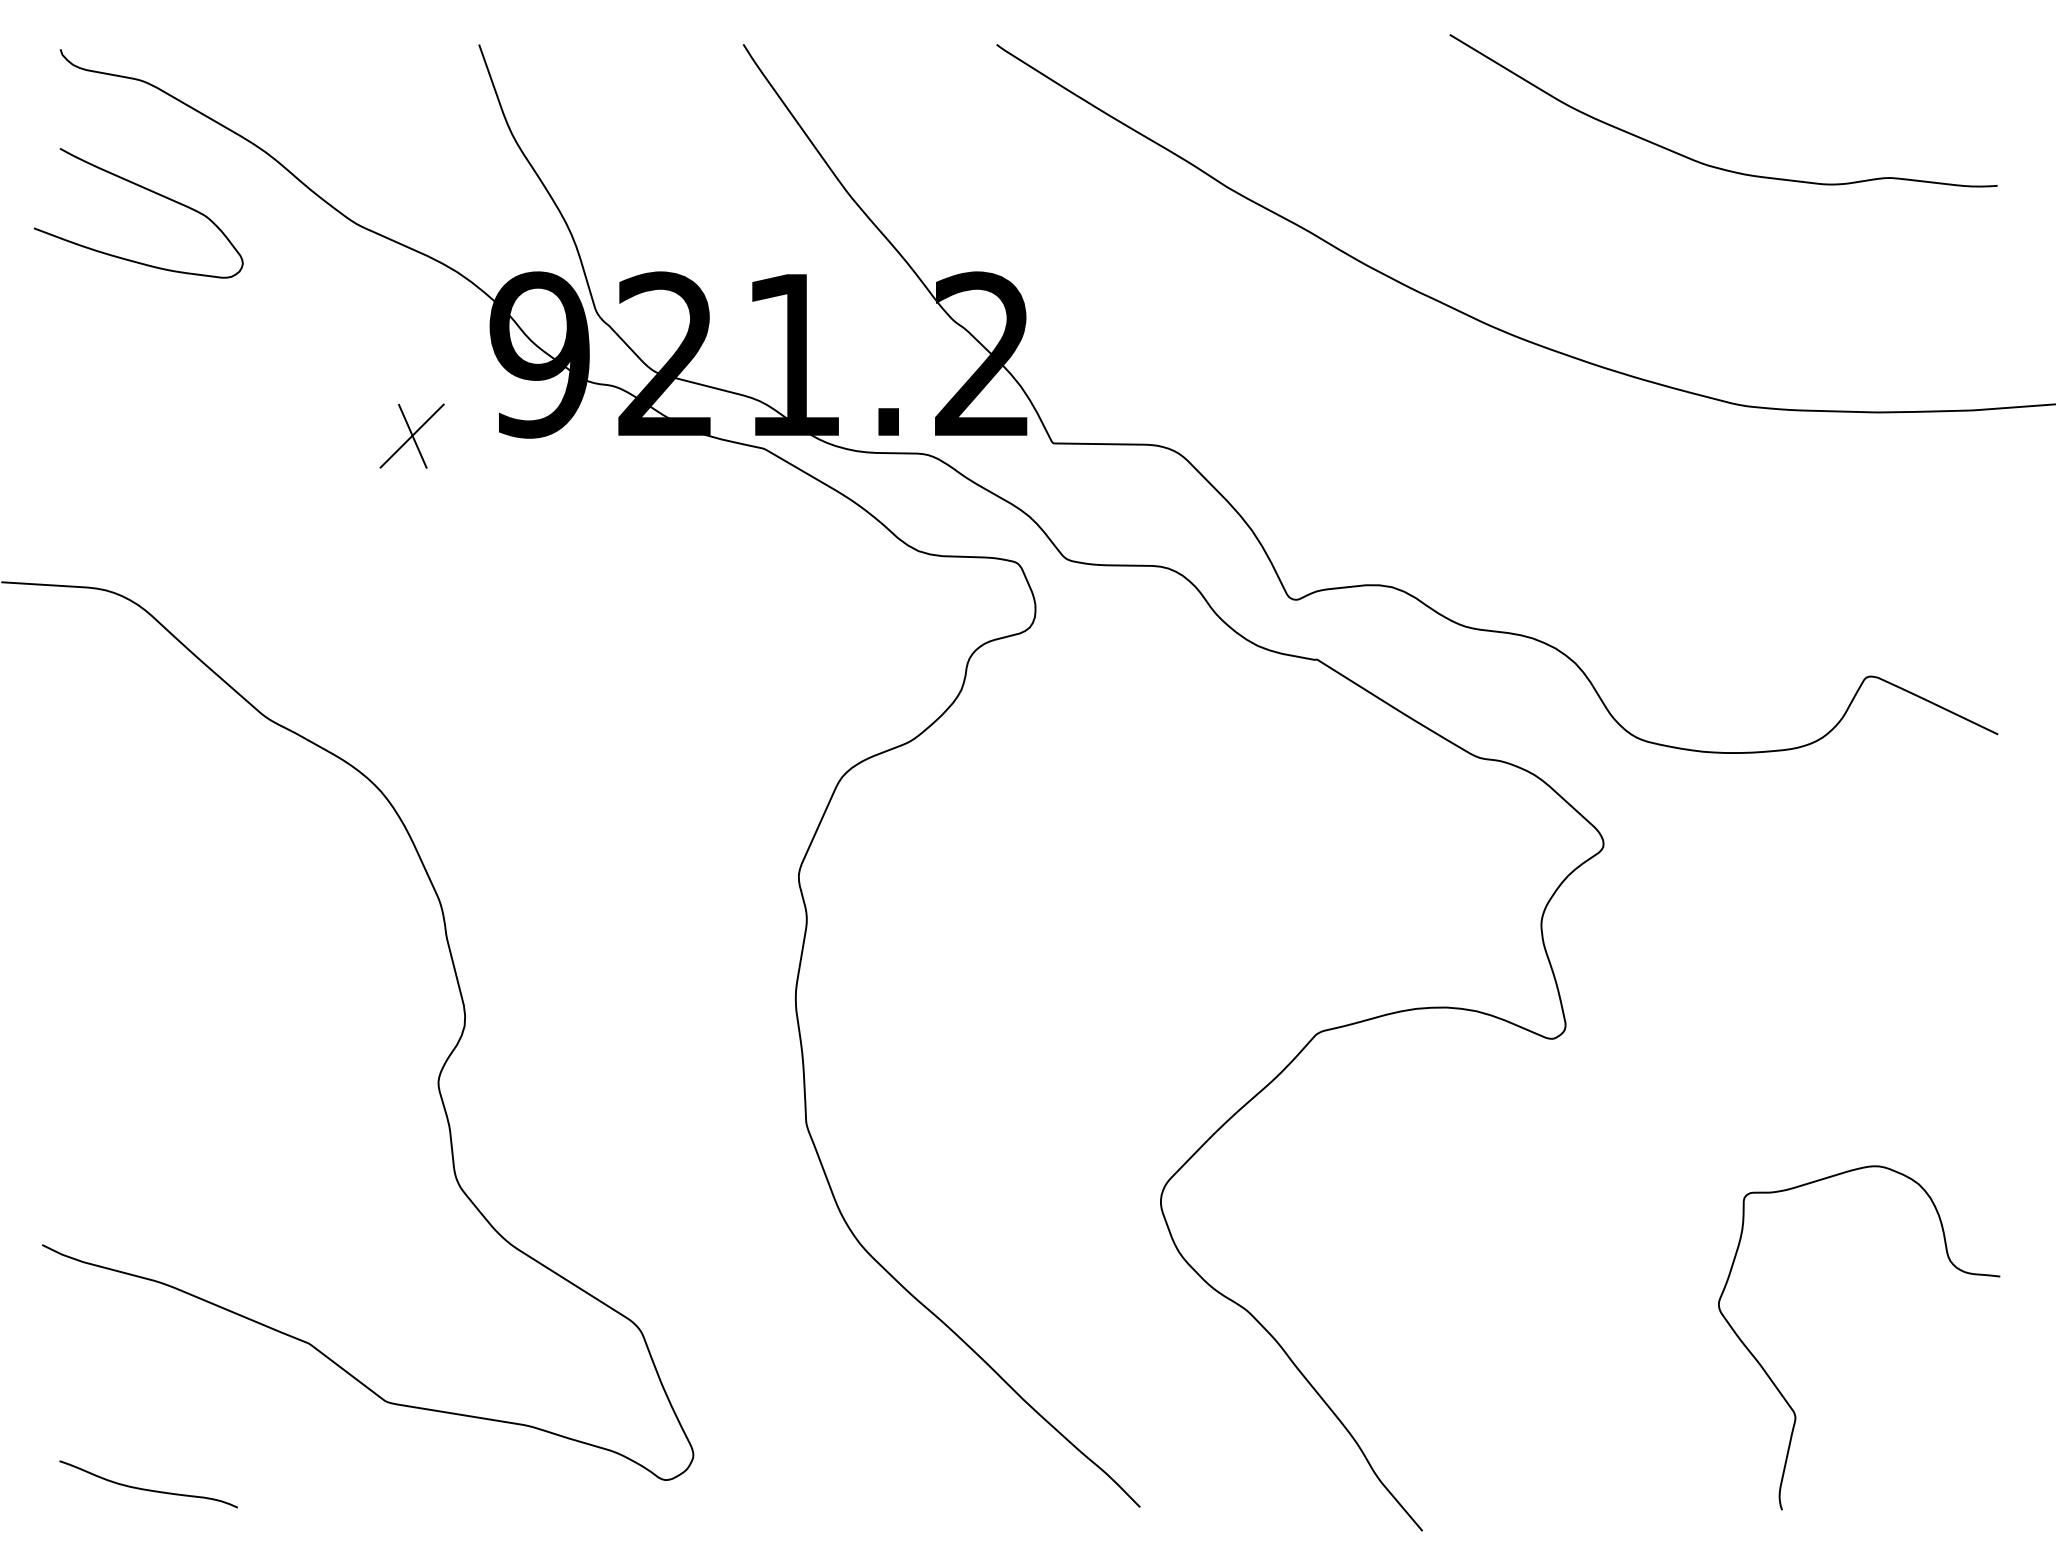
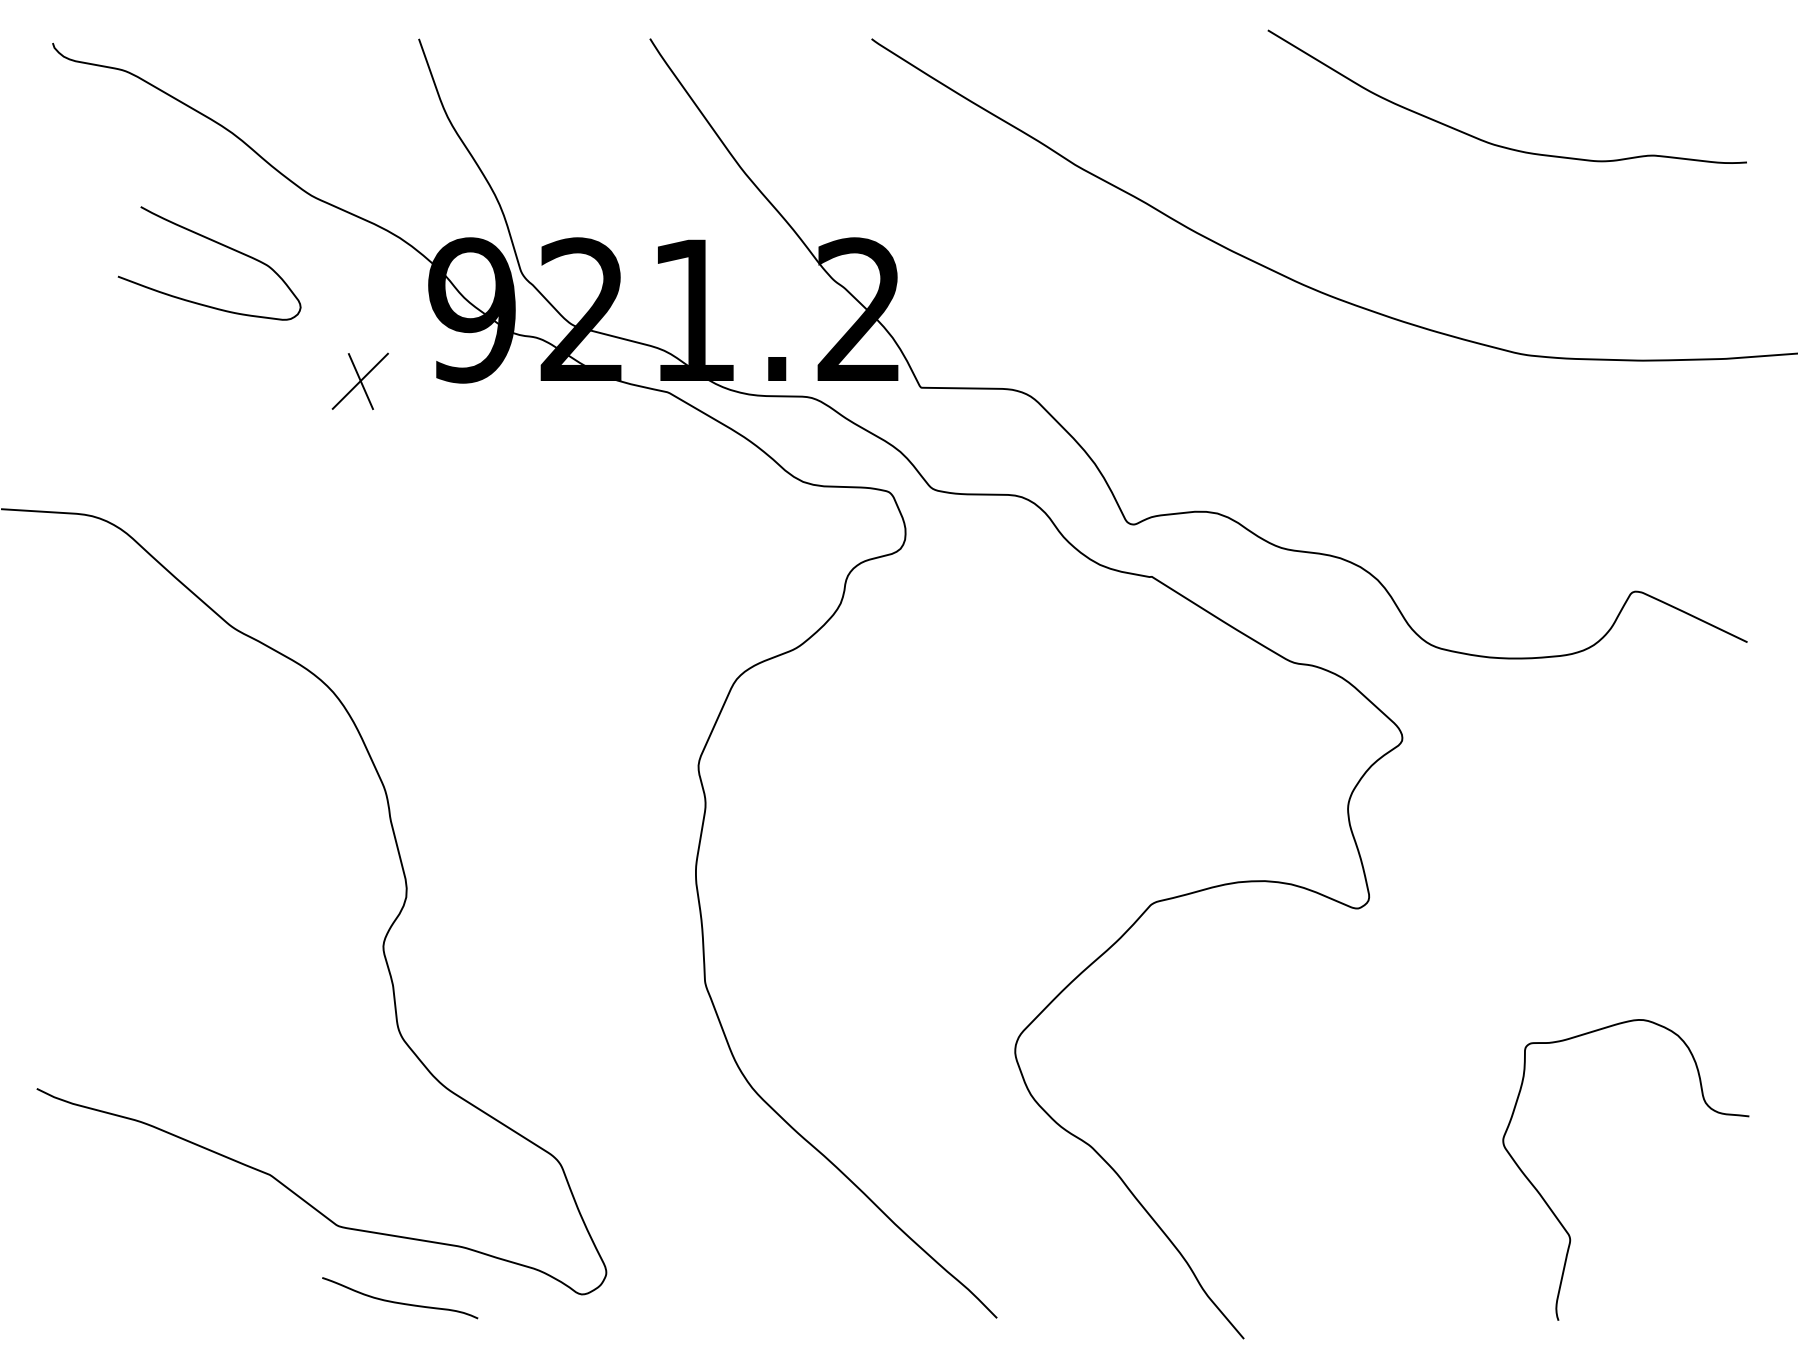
curve: (149, 191) -> (218, 244), moved
curve: (145, 1488) -> (397, 1301), moved

